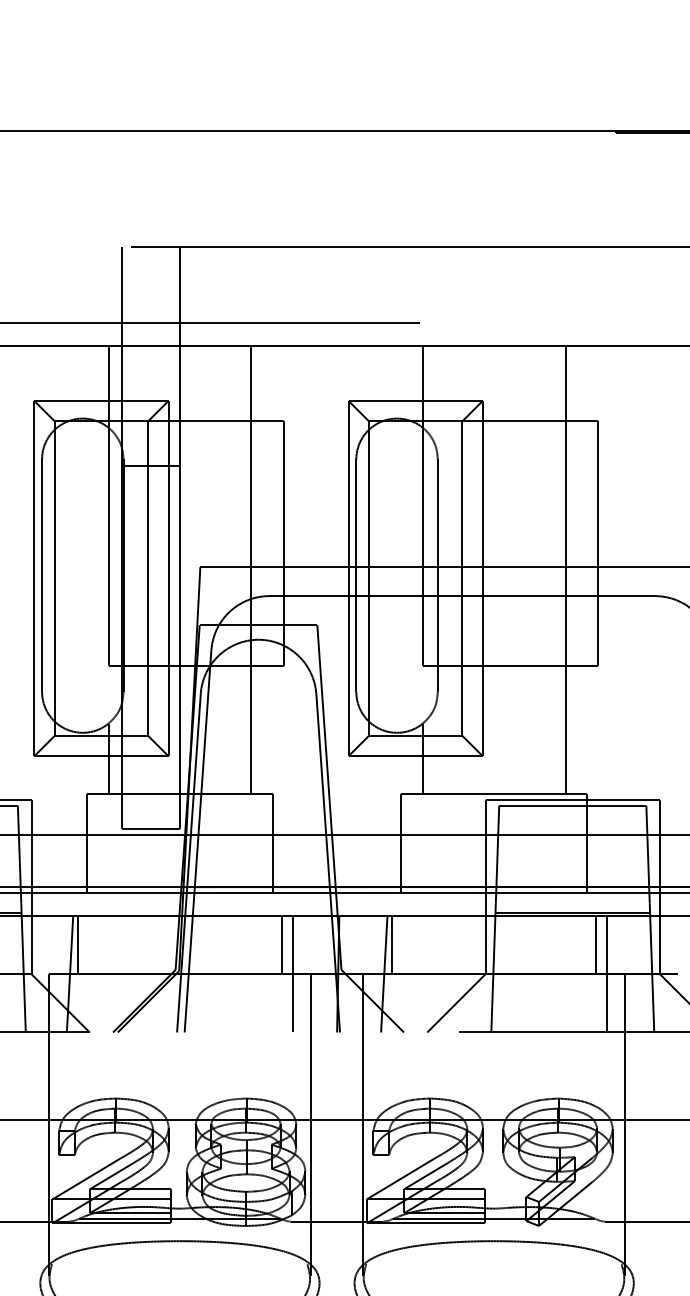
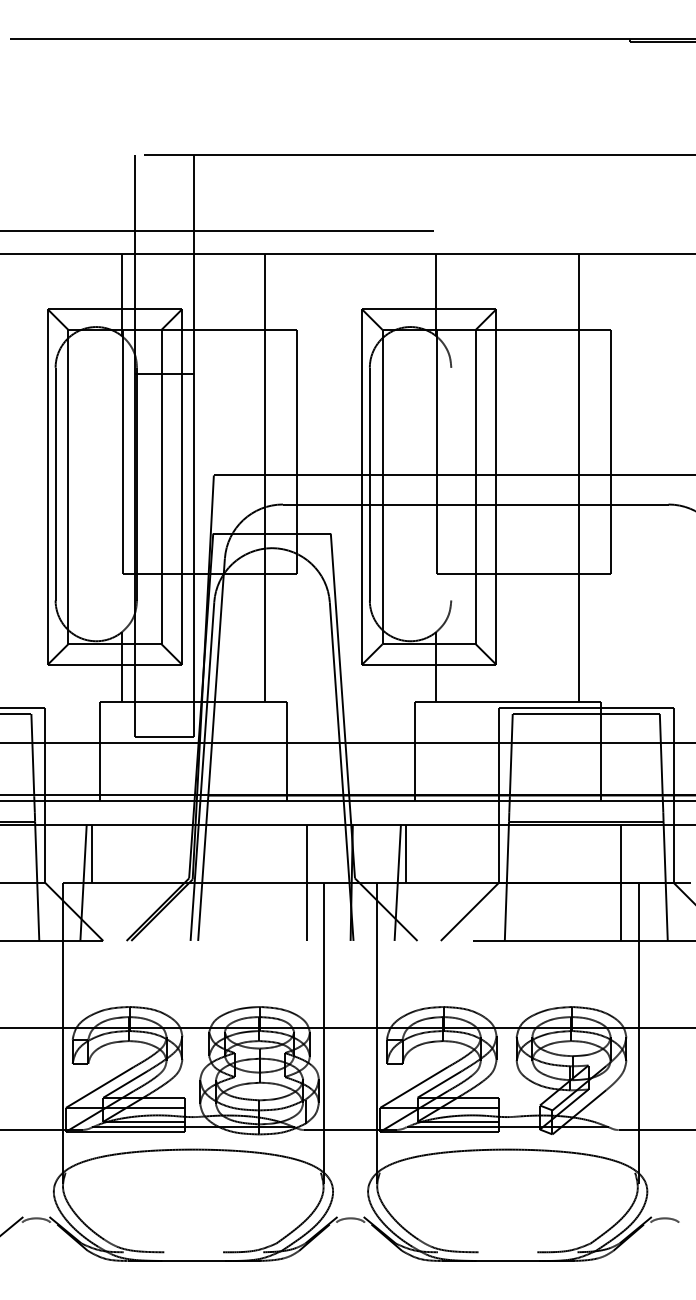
line: (437, 575) -> (451, 483), removed
line: (281, 945) -> (295, 853), removed
line: (595, 945) -> (609, 853), removed

